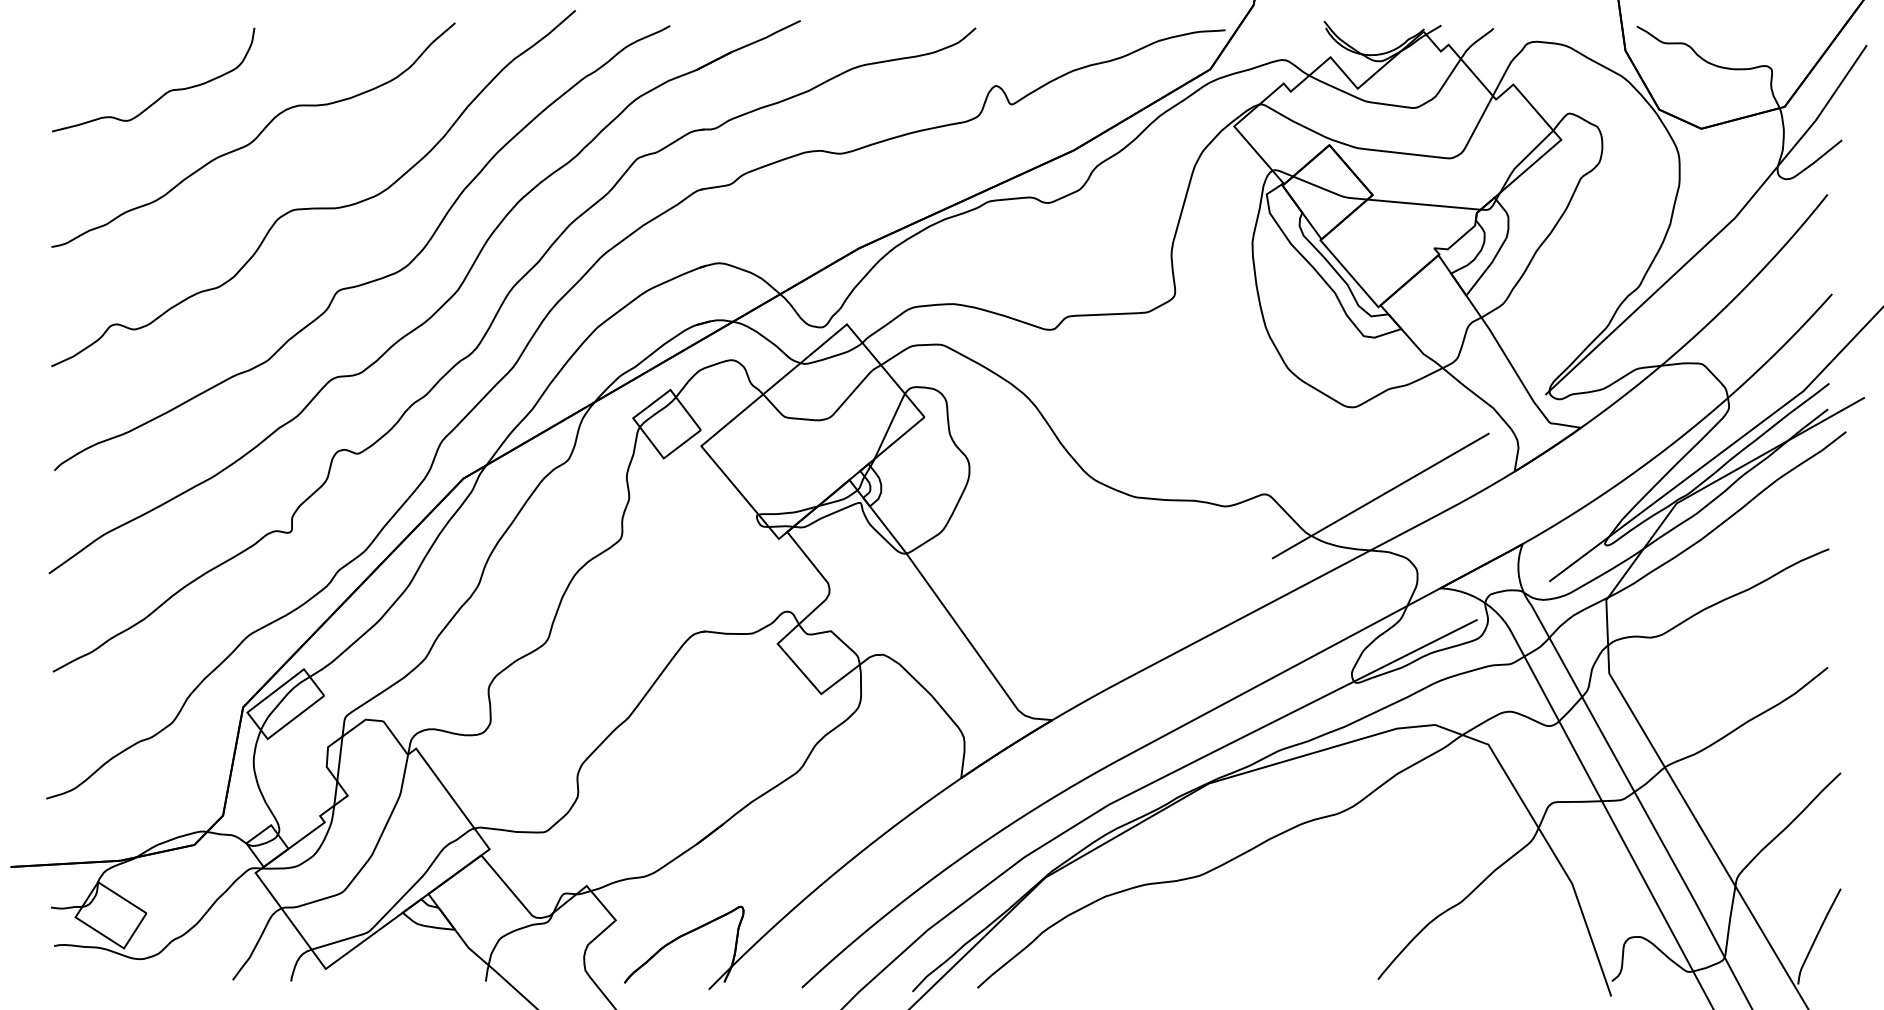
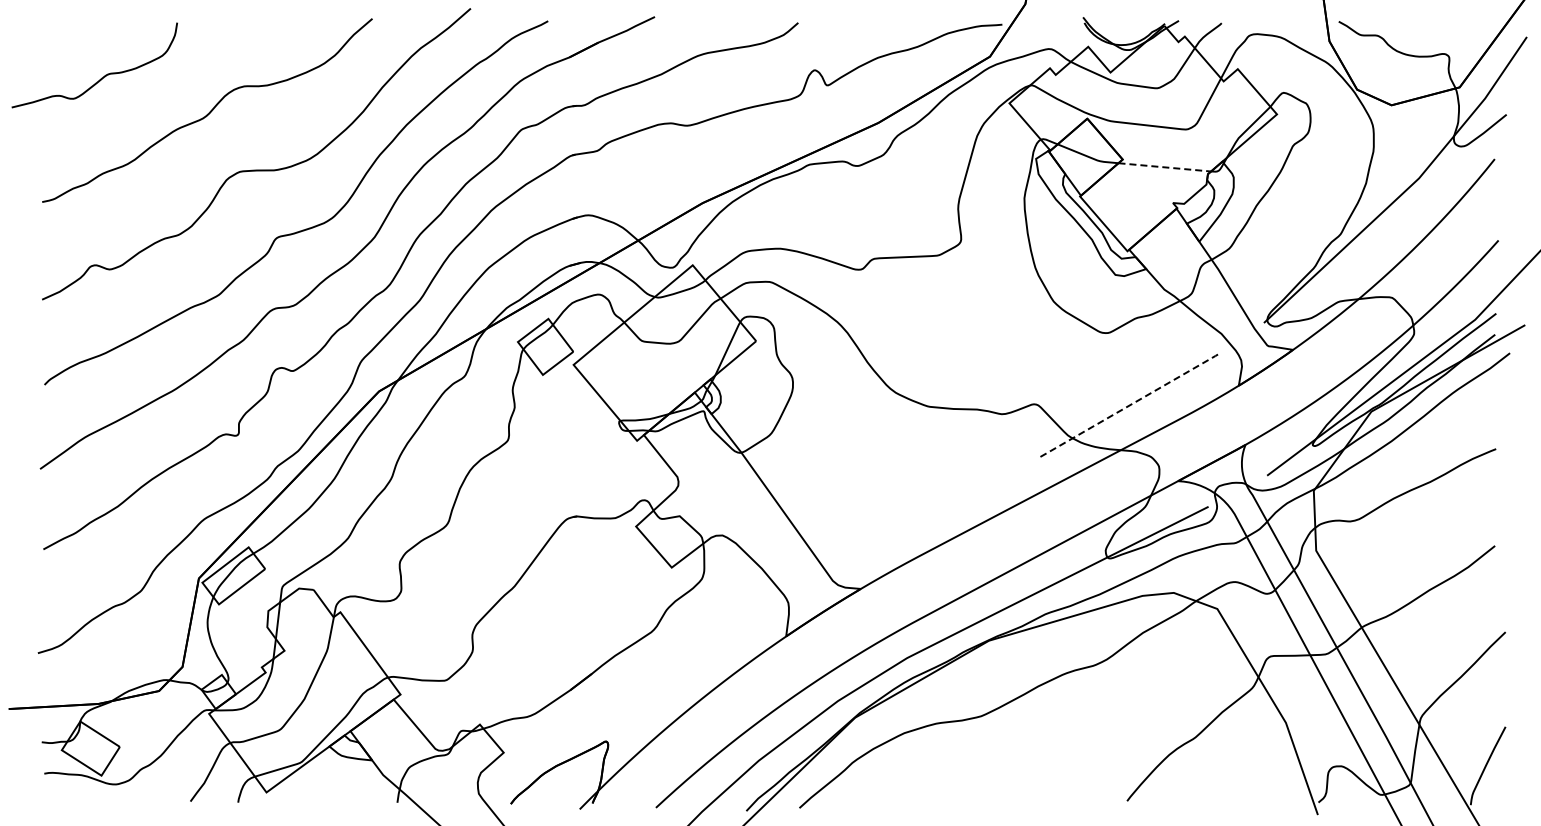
curve: (161, 94) -> (101, 77), moved
line: (1424, 204) -> (1165, 167), solid -> dashed
line: (1382, 495) -> (1130, 405), solid -> dashed

